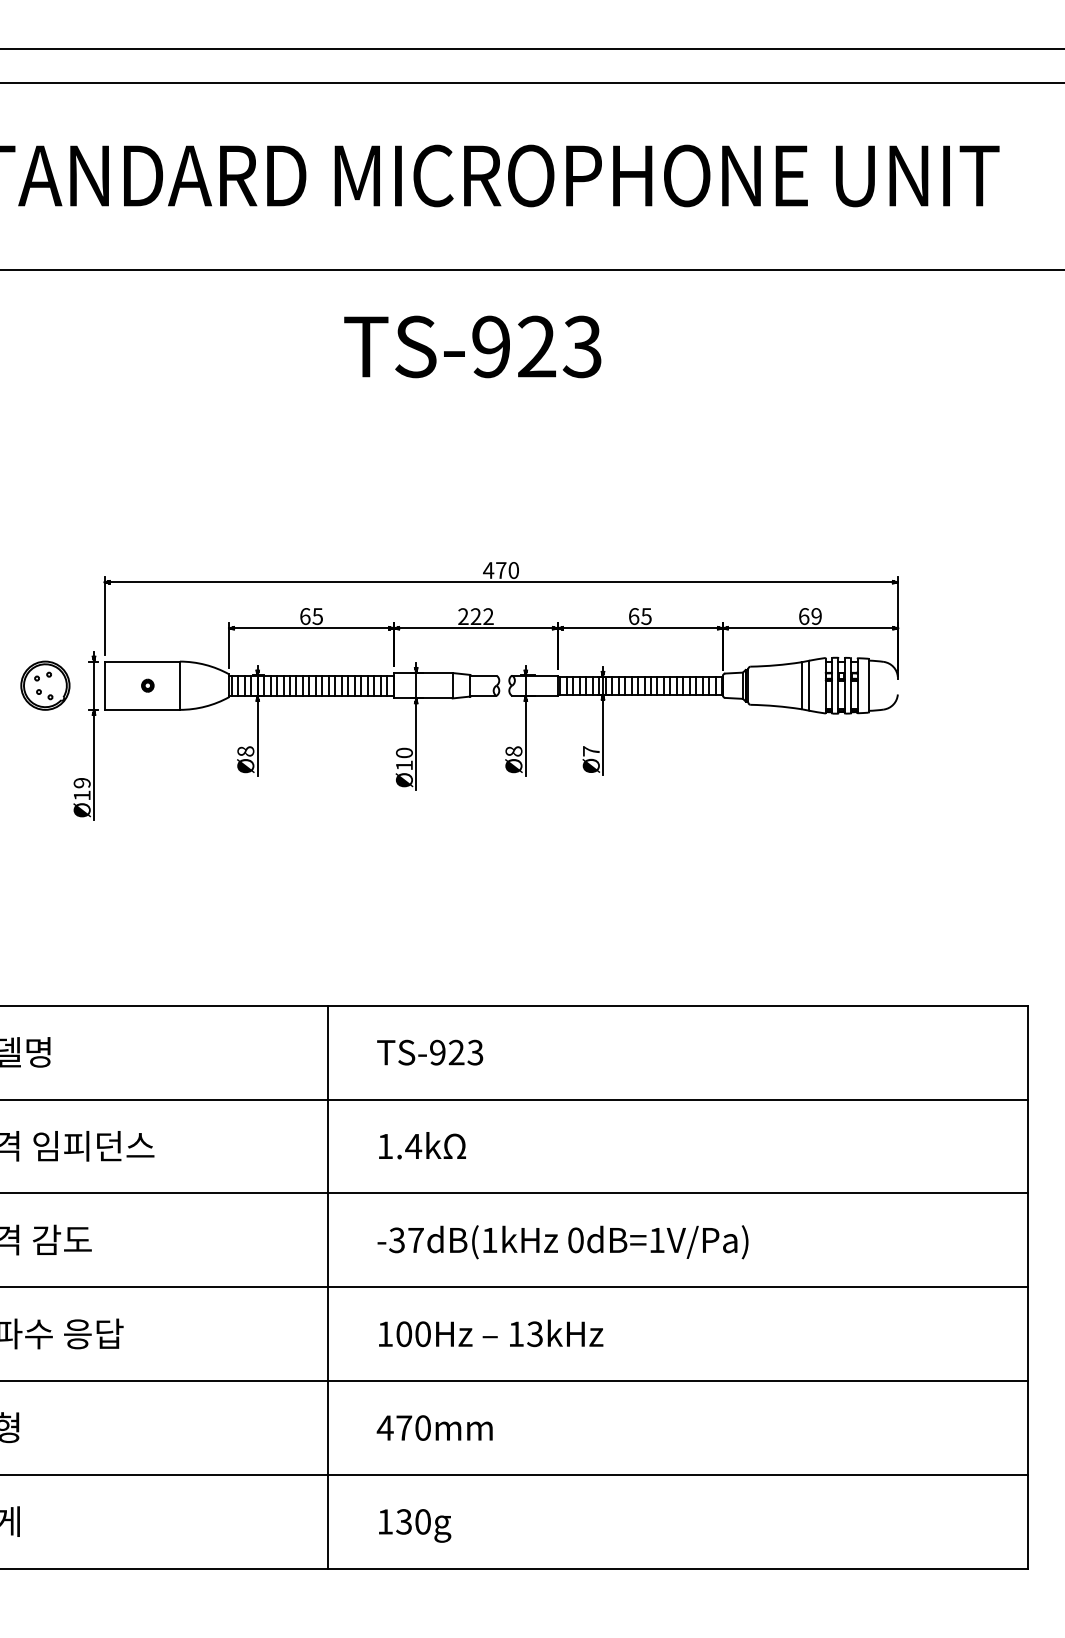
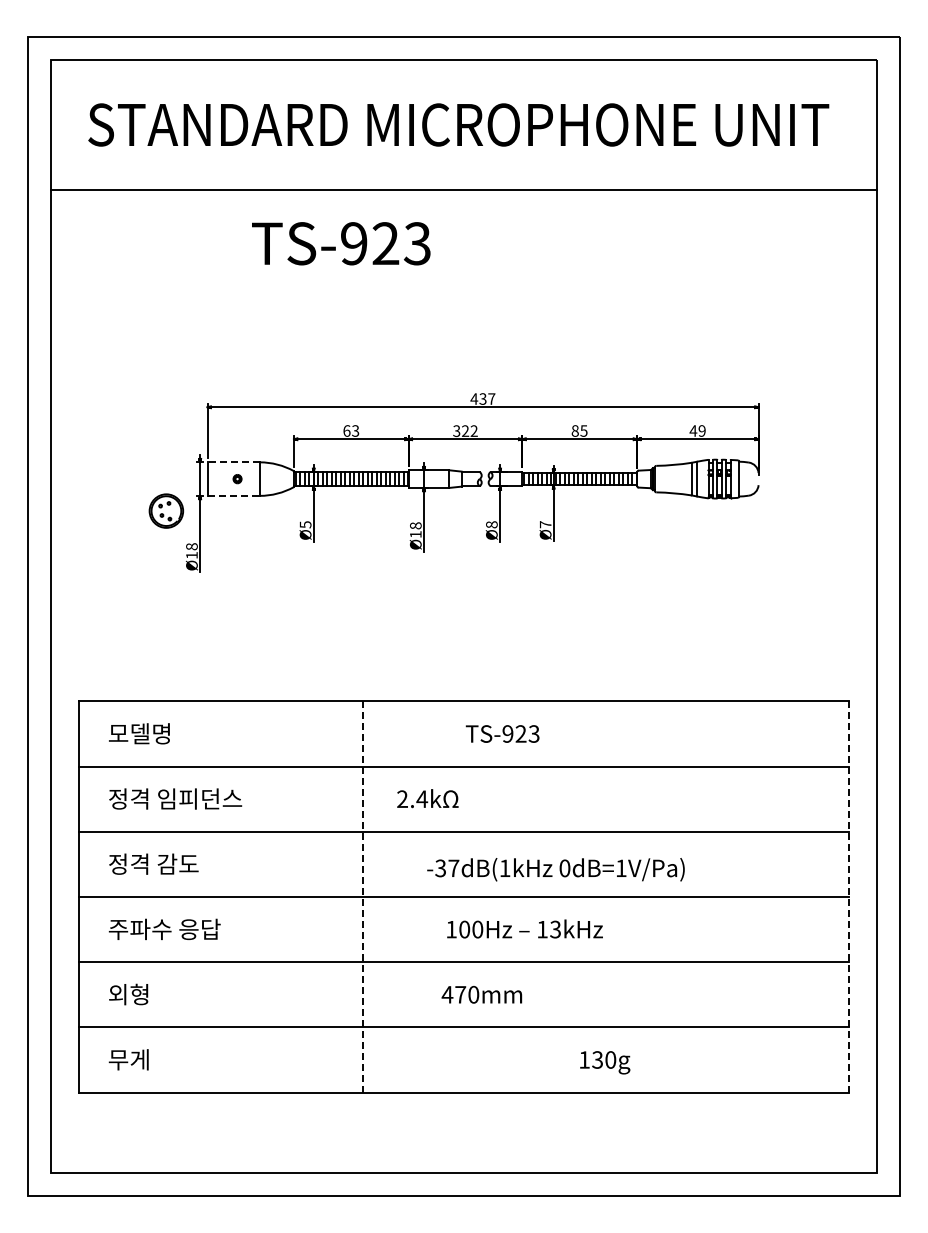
text: (473, 346) -> (341, 243), moved
text: (507, 569) -> (487, 398), 470 -> 437
text: (317, 615) -> (355, 430), 65 -> 63
text: (632, 615) -> (574, 430), 65 -> 85
text: (802, 615) -> (692, 430), 69 -> 49
text: (463, 617) -> (456, 431), 222 -> 322
line: (141, 661) -> (233, 462), solid -> dashed
part: (45, 684) -> (166, 510), moved
line: (143, 709) -> (234, 495), solid -> dashed
text: (245, 751) -> (305, 524), Ø8 -> Ø5
text: (403, 752) -> (415, 525), Ø10 -> Ø18
text: (81, 782) -> (191, 546), Ø19 -> Ø18
text: (429, 1051) -> (502, 733), moved
text: (385, 1145) -> (402, 798), 1.4k -> 2.4k
text: (562, 1241) -> (555, 869), moved
line: (327, 1288) -> (362, 897), solid -> dashed
line: (1027, 1288) -> (848, 897), solid -> dashed
text: (490, 1332) -> (524, 928), moved
text: (434, 1427) -> (481, 994), moved
text: (415, 1525) -> (605, 1062), moved

